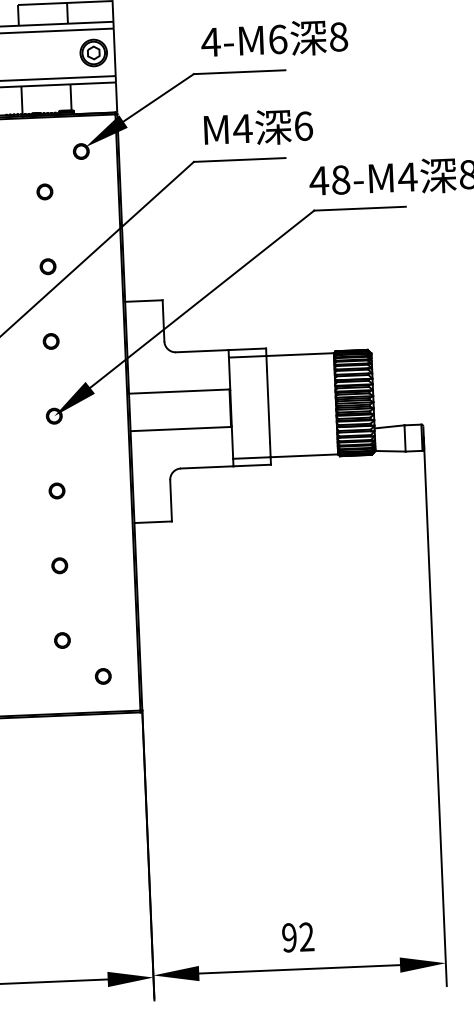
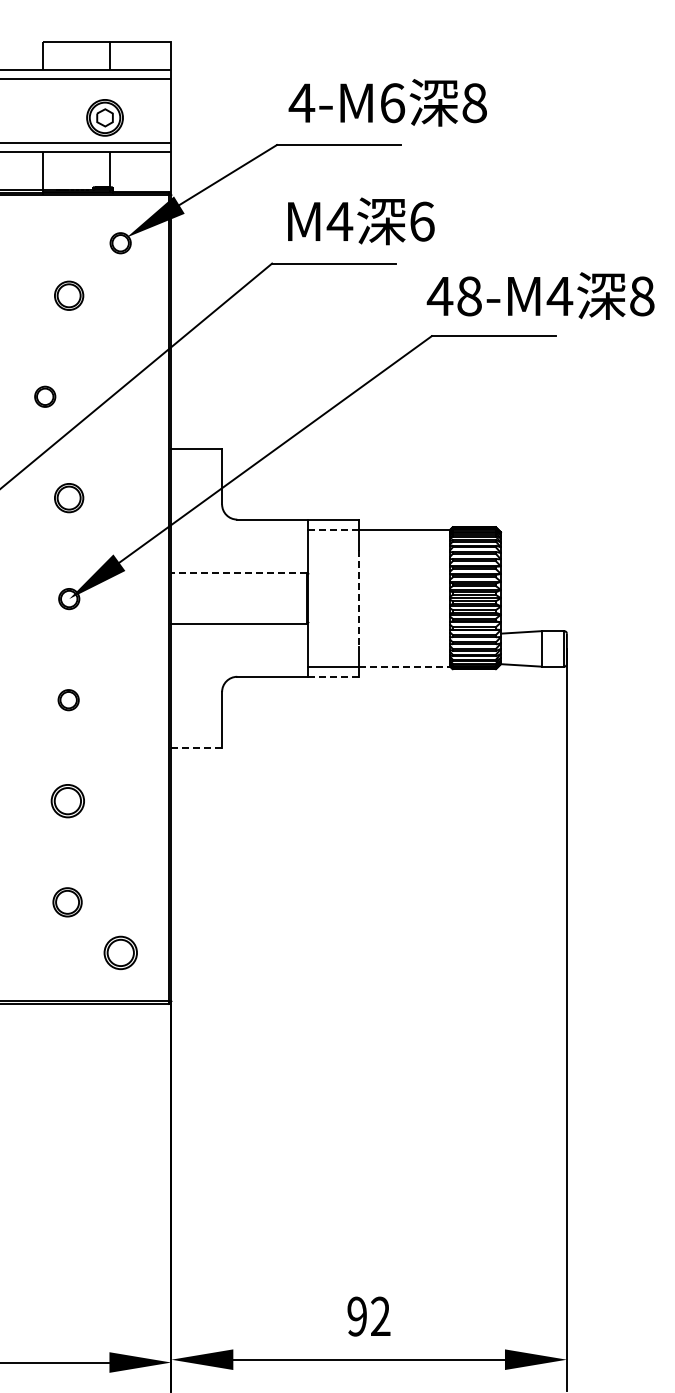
part: (93, 52) -> (104, 117), moved
part: (45, 191) -> (69, 295), size x1.4
part: (48, 266) -> (45, 396), moved
part: (51, 341) -> (69, 497), size x1.4
line: (247, 356) -> (333, 529), solid -> dashed
line: (179, 391) -> (239, 572), solid -> dashed
line: (268, 406) -> (359, 598), solid -> dashed
line: (304, 455) -> (404, 666), solid -> dashed
line: (252, 465) -> (334, 676), solid -> dashed
line: (153, 522) -> (197, 747), solid -> dashed
part: (60, 565) -> (68, 801), size x1.6
part: (62, 640) -> (67, 902), size x1.4
part: (103, 676) -> (120, 953), size x1.6

